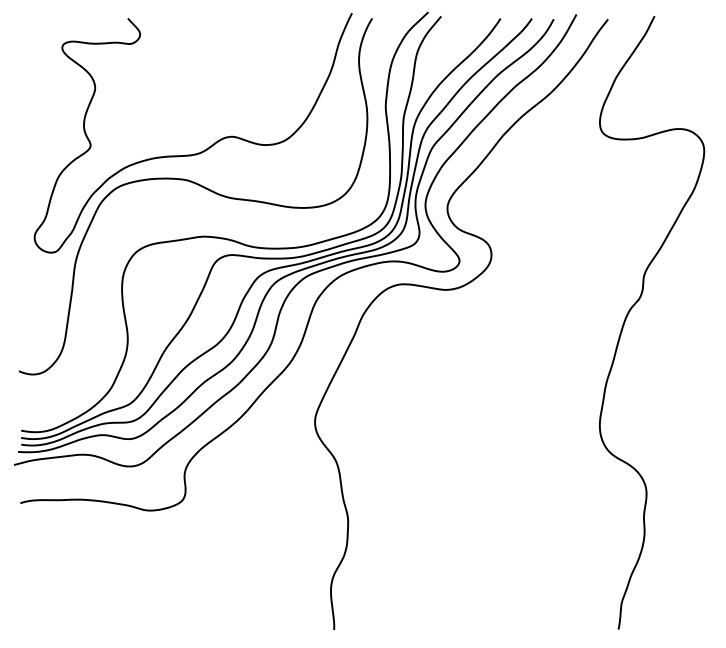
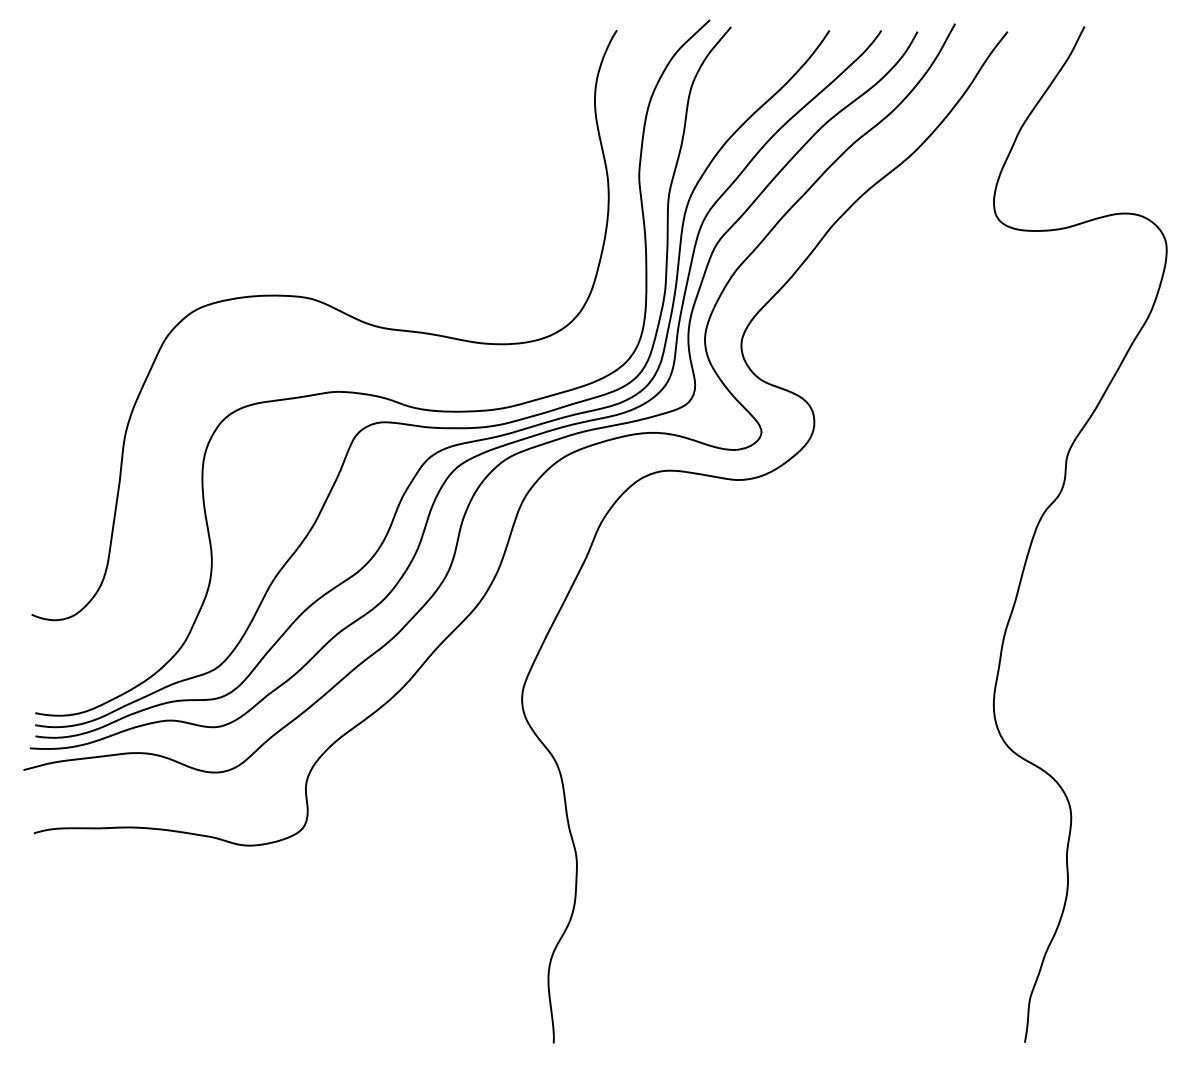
curve: (198, 152) -> (329, 252), removed

